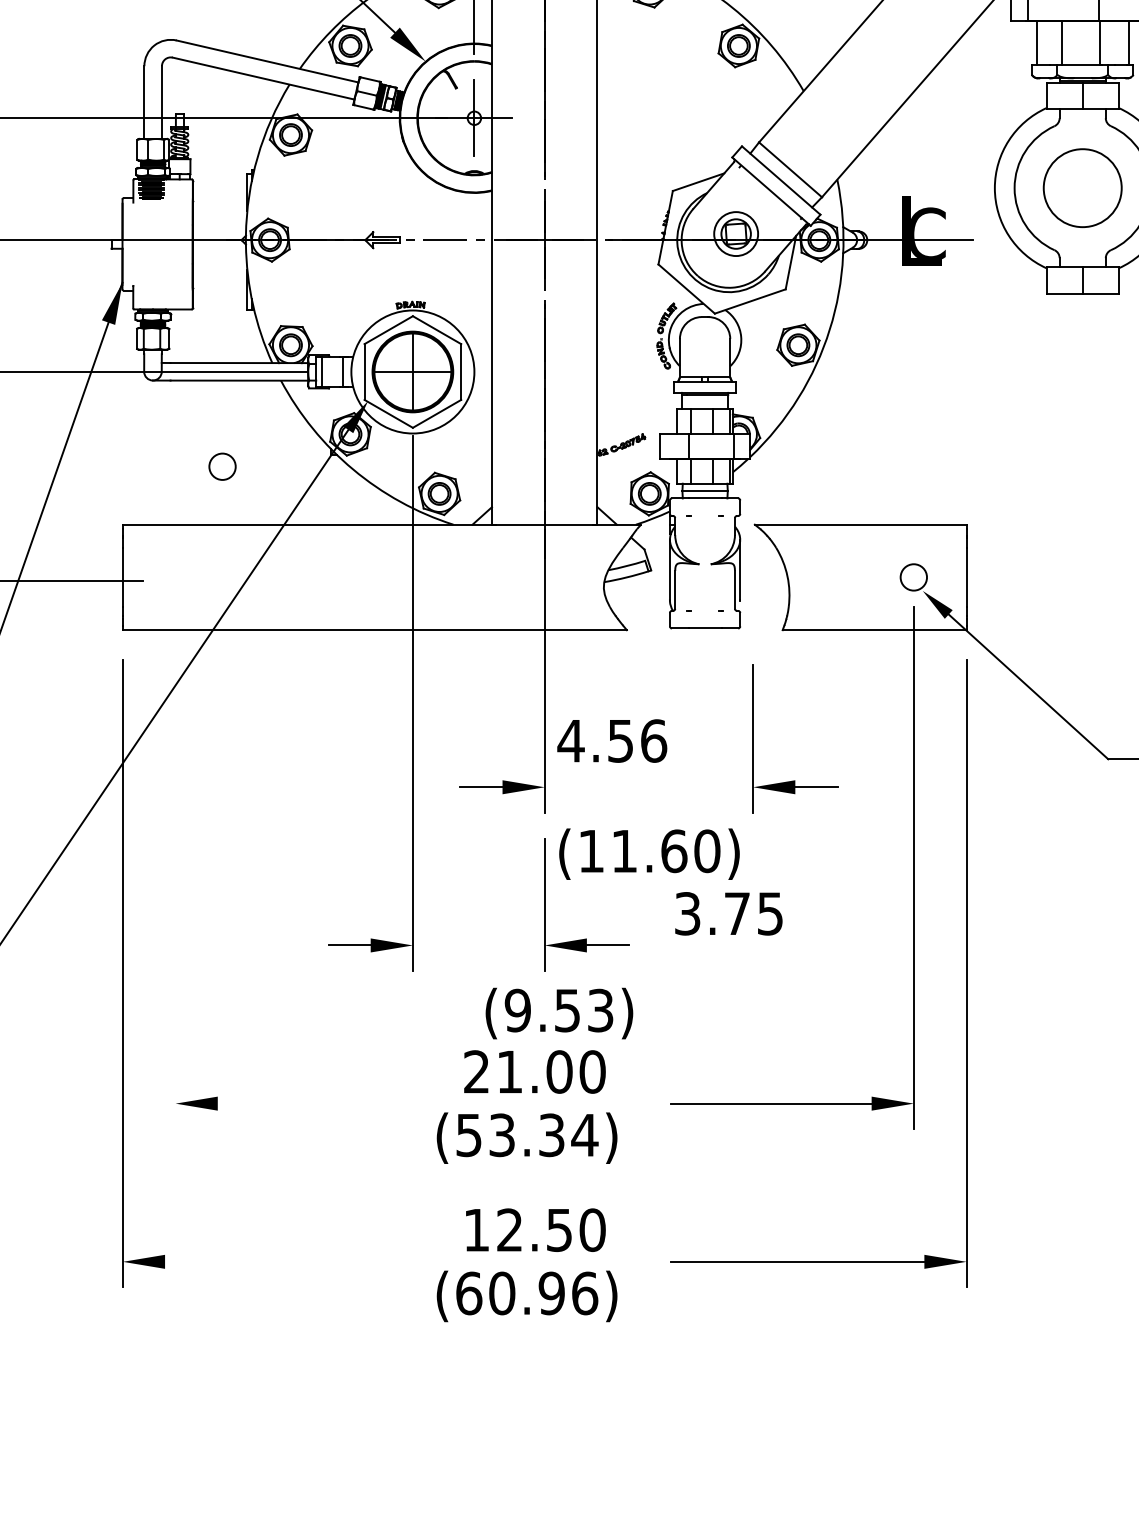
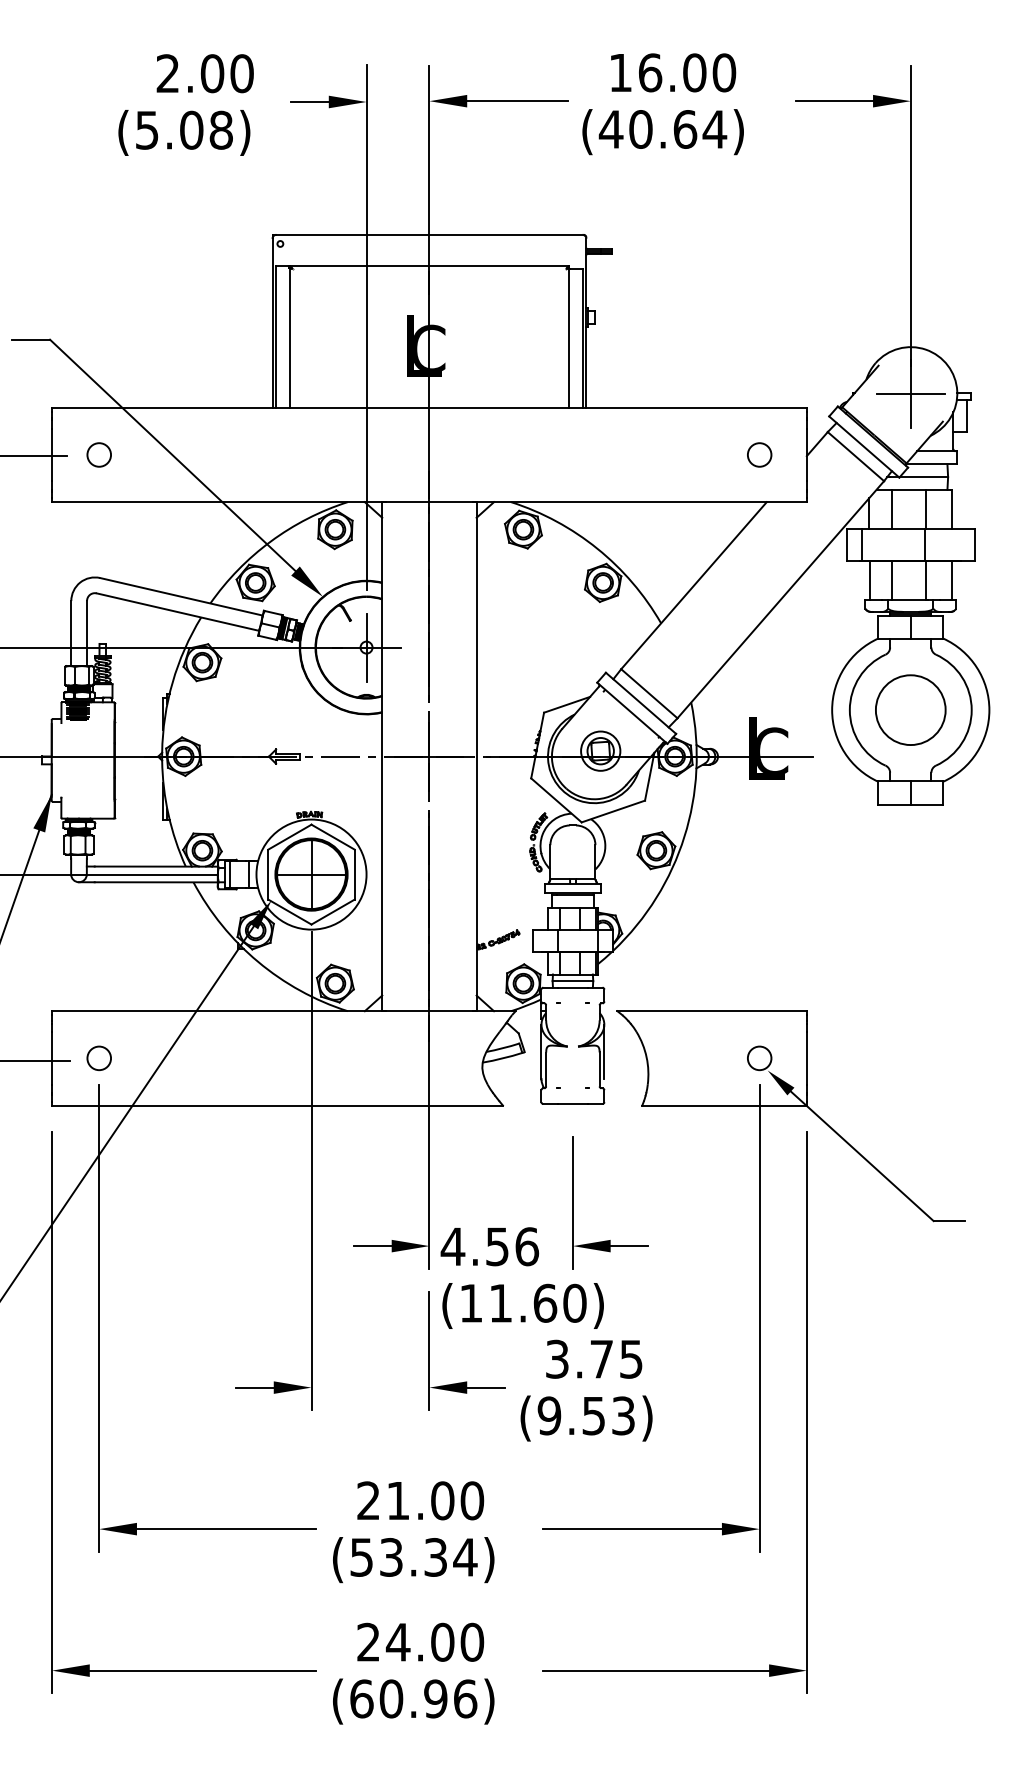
circle: (221, 466) -> (98, 1058), moved
part: (753, 738) -> (573, 1202), moved
text: (611, 740) -> (489, 1246), moved
line: (175, 867) -> (99, 1317), added
text: (559, 1013) -> (586, 1418), moved
line: (317, 1104) -> (226, 1529), added
text: (517, 1229) -> (405, 1641), 12.50 -> 24.00
line: (291, 1261) -> (202, 1670), added

